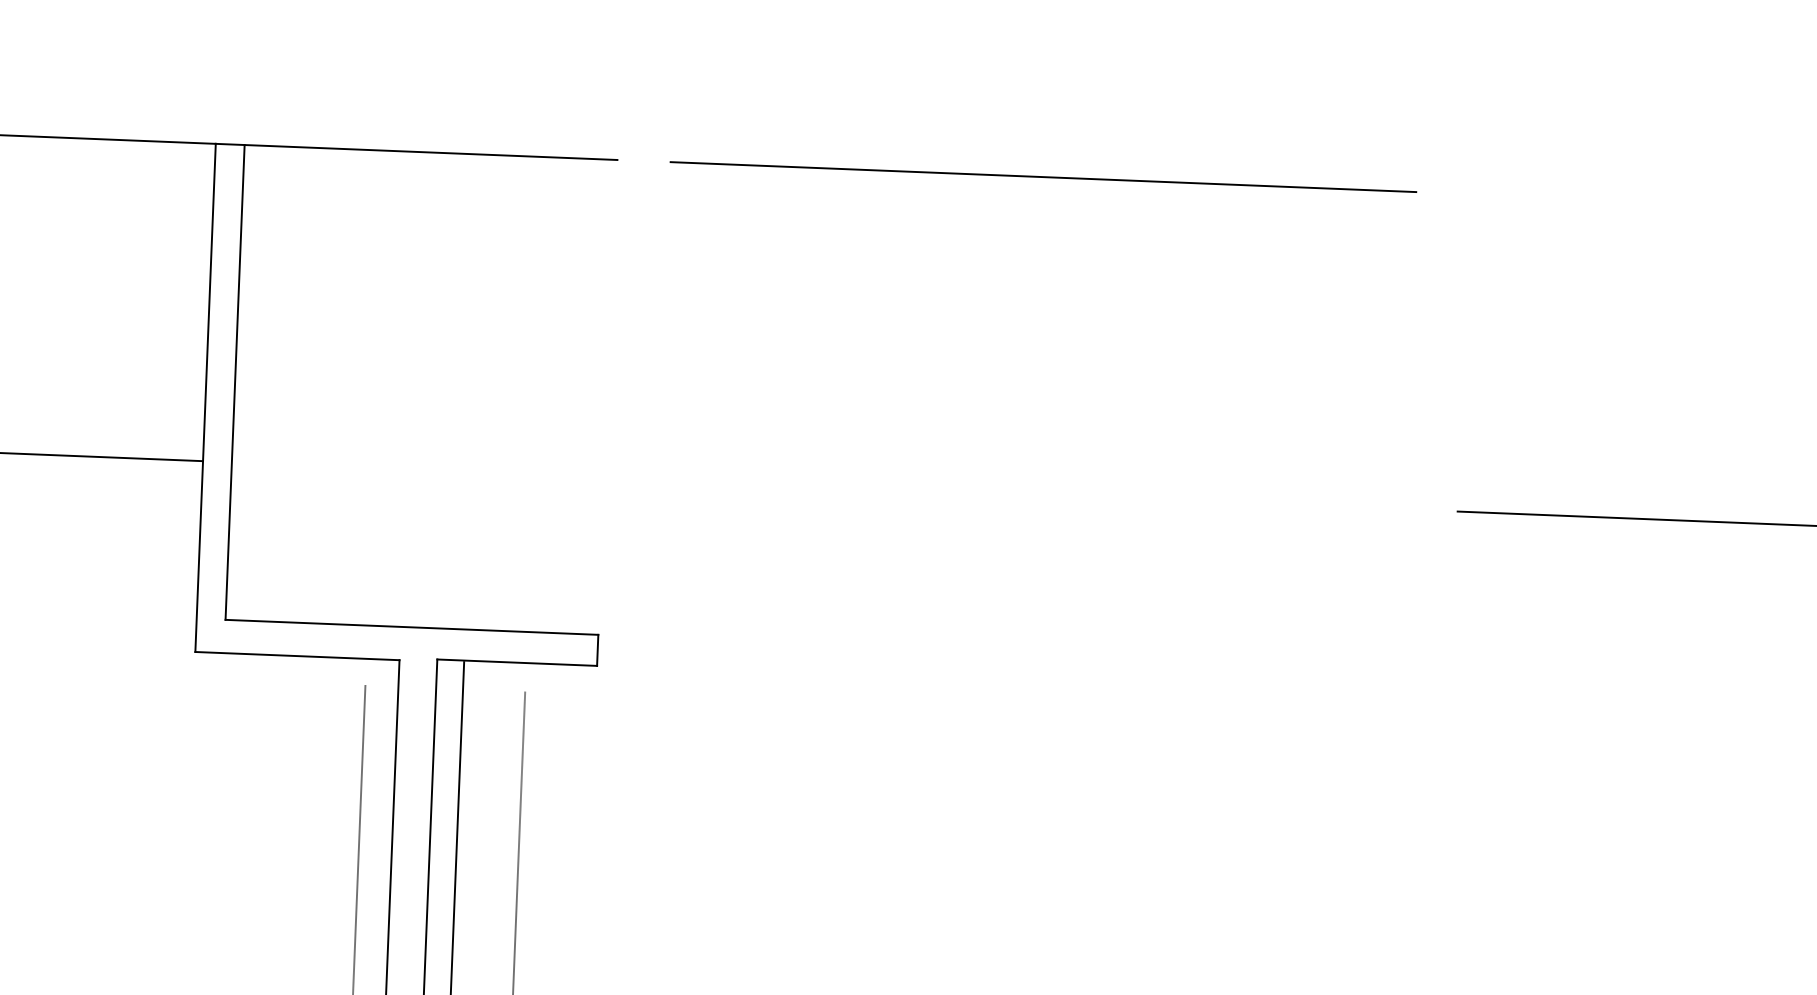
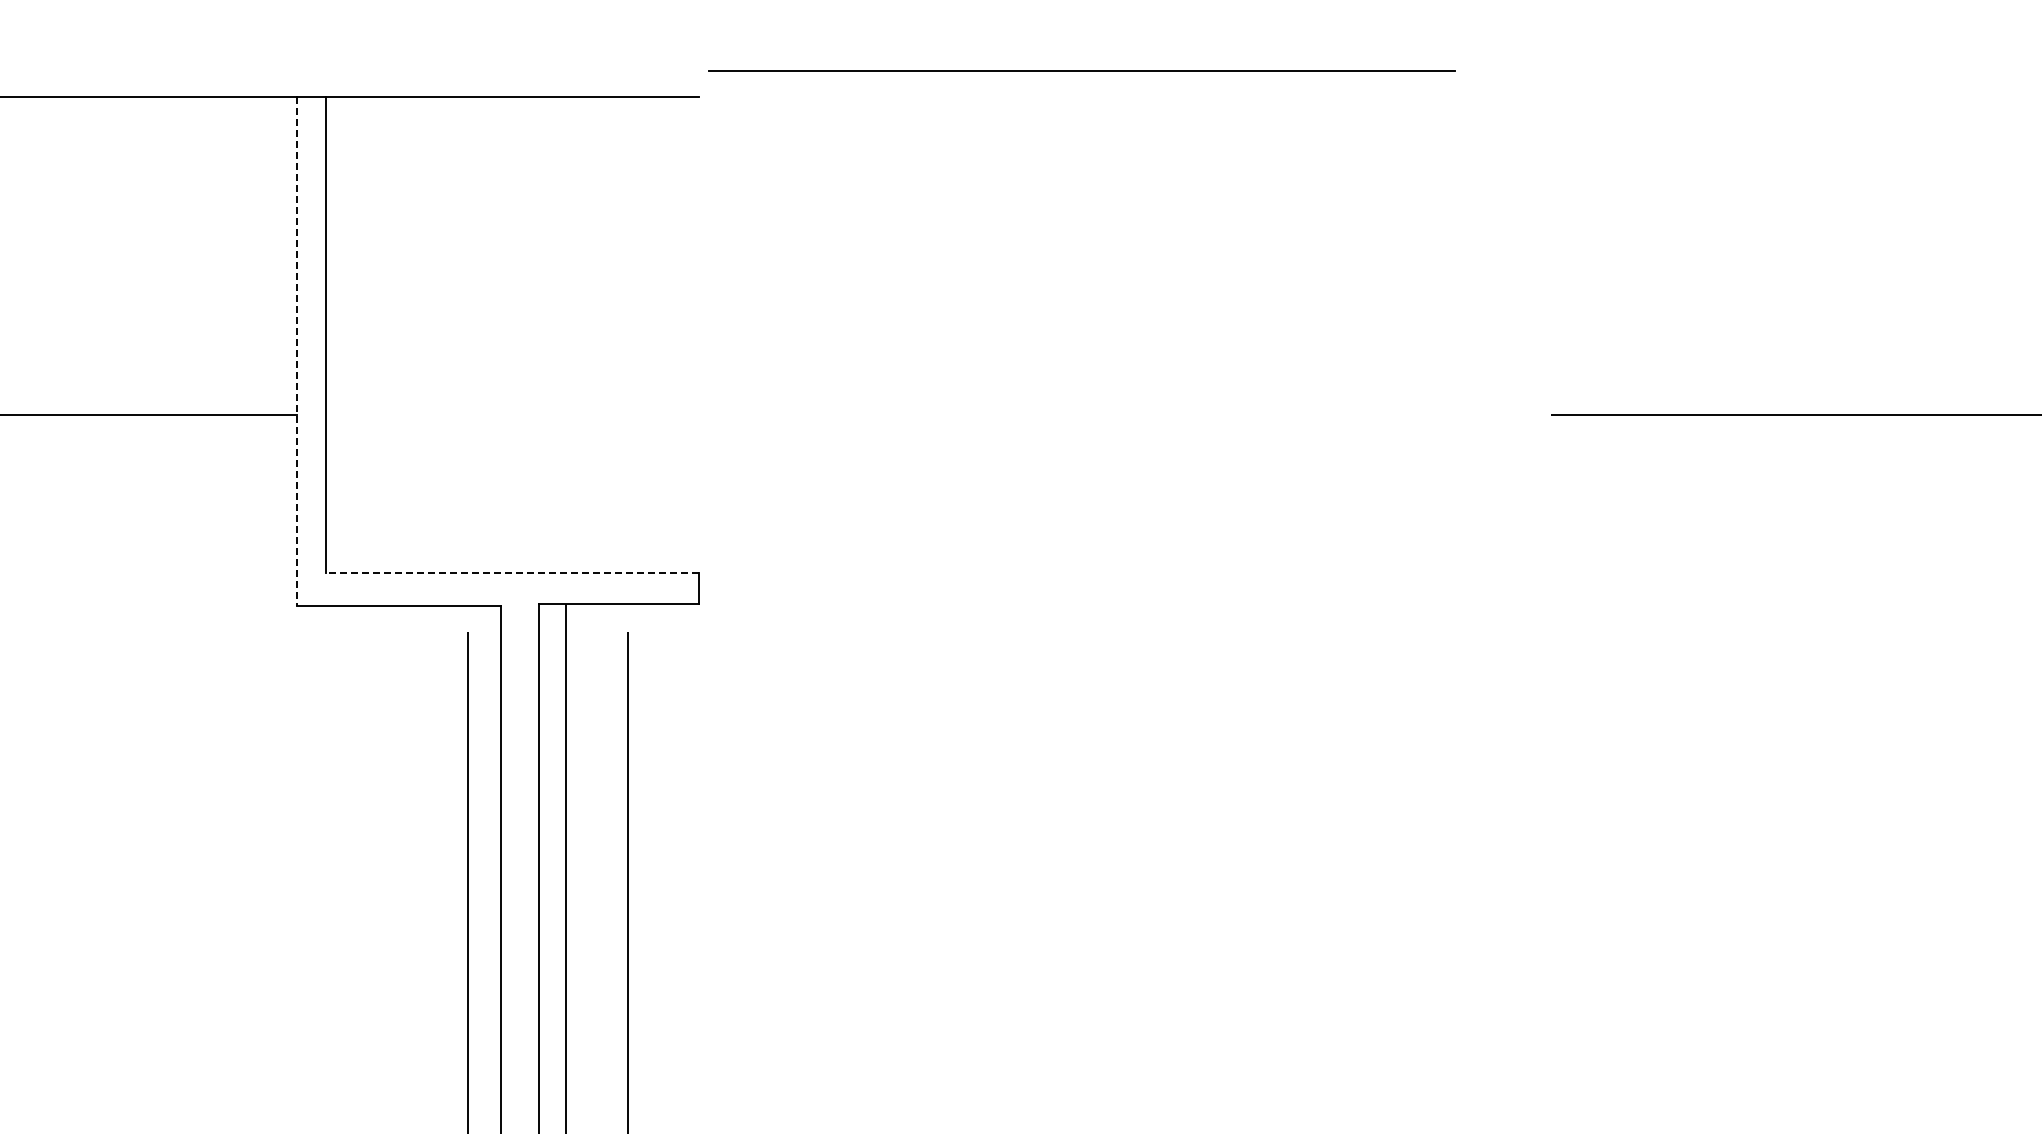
line: (1042, 176) -> (1081, 70), moved
line: (205, 398) -> (296, 352), solid -> dashed
line: (412, 627) -> (512, 572), solid -> dashed

